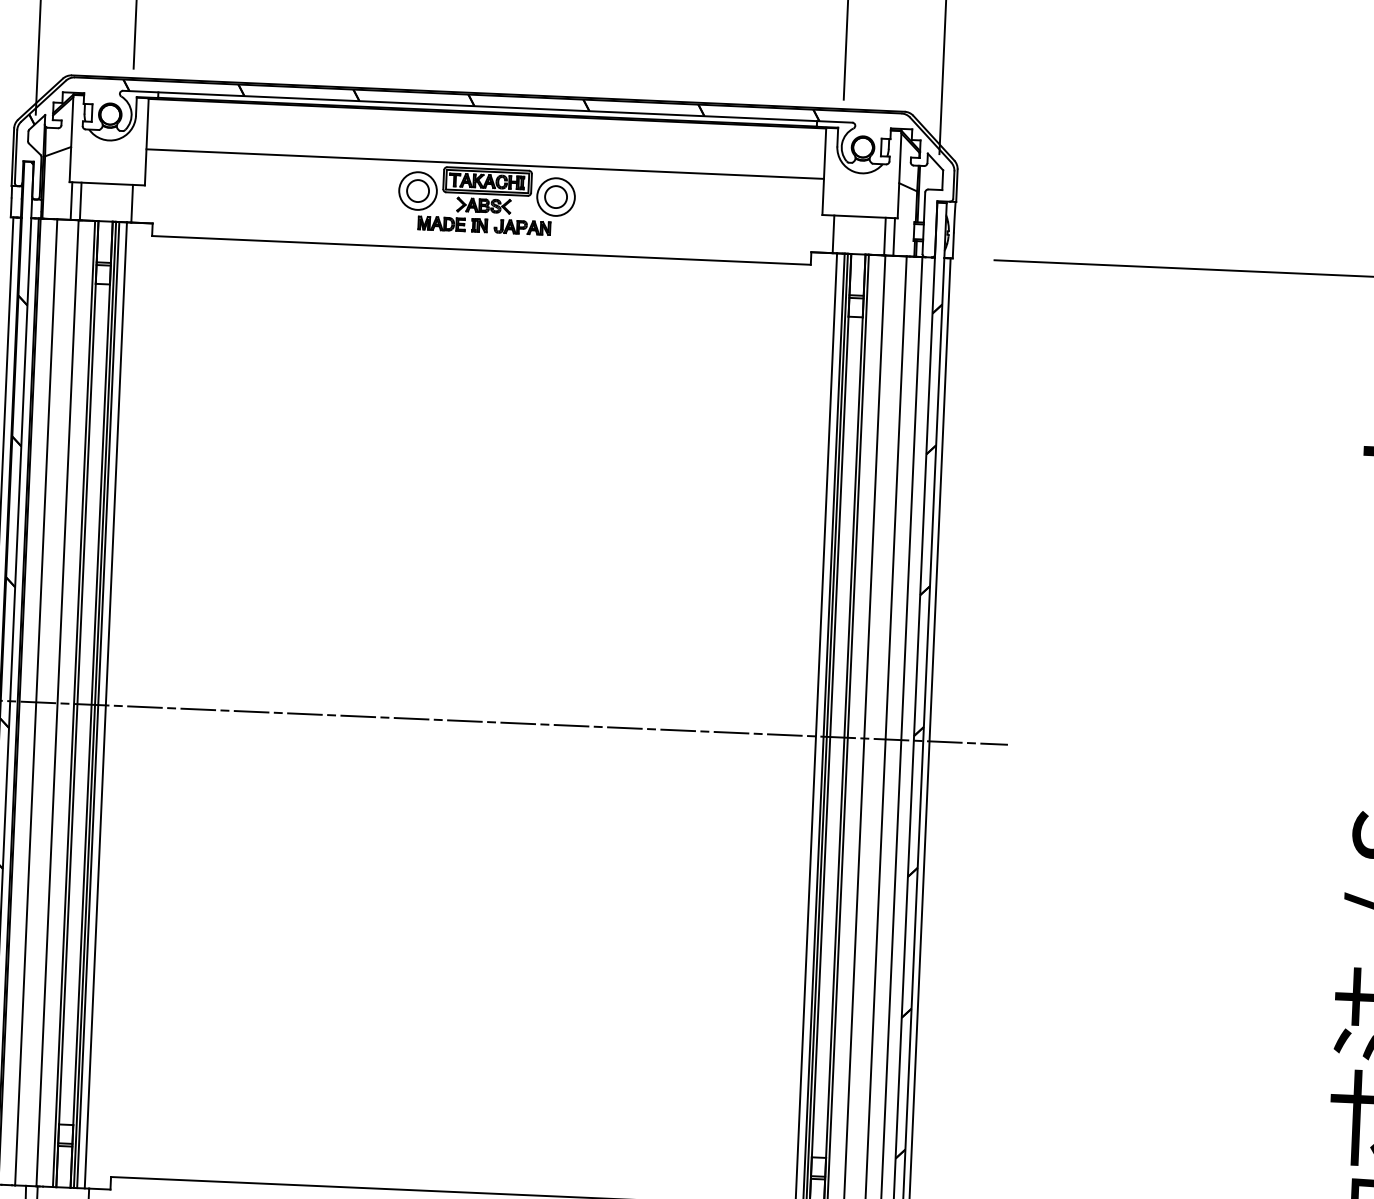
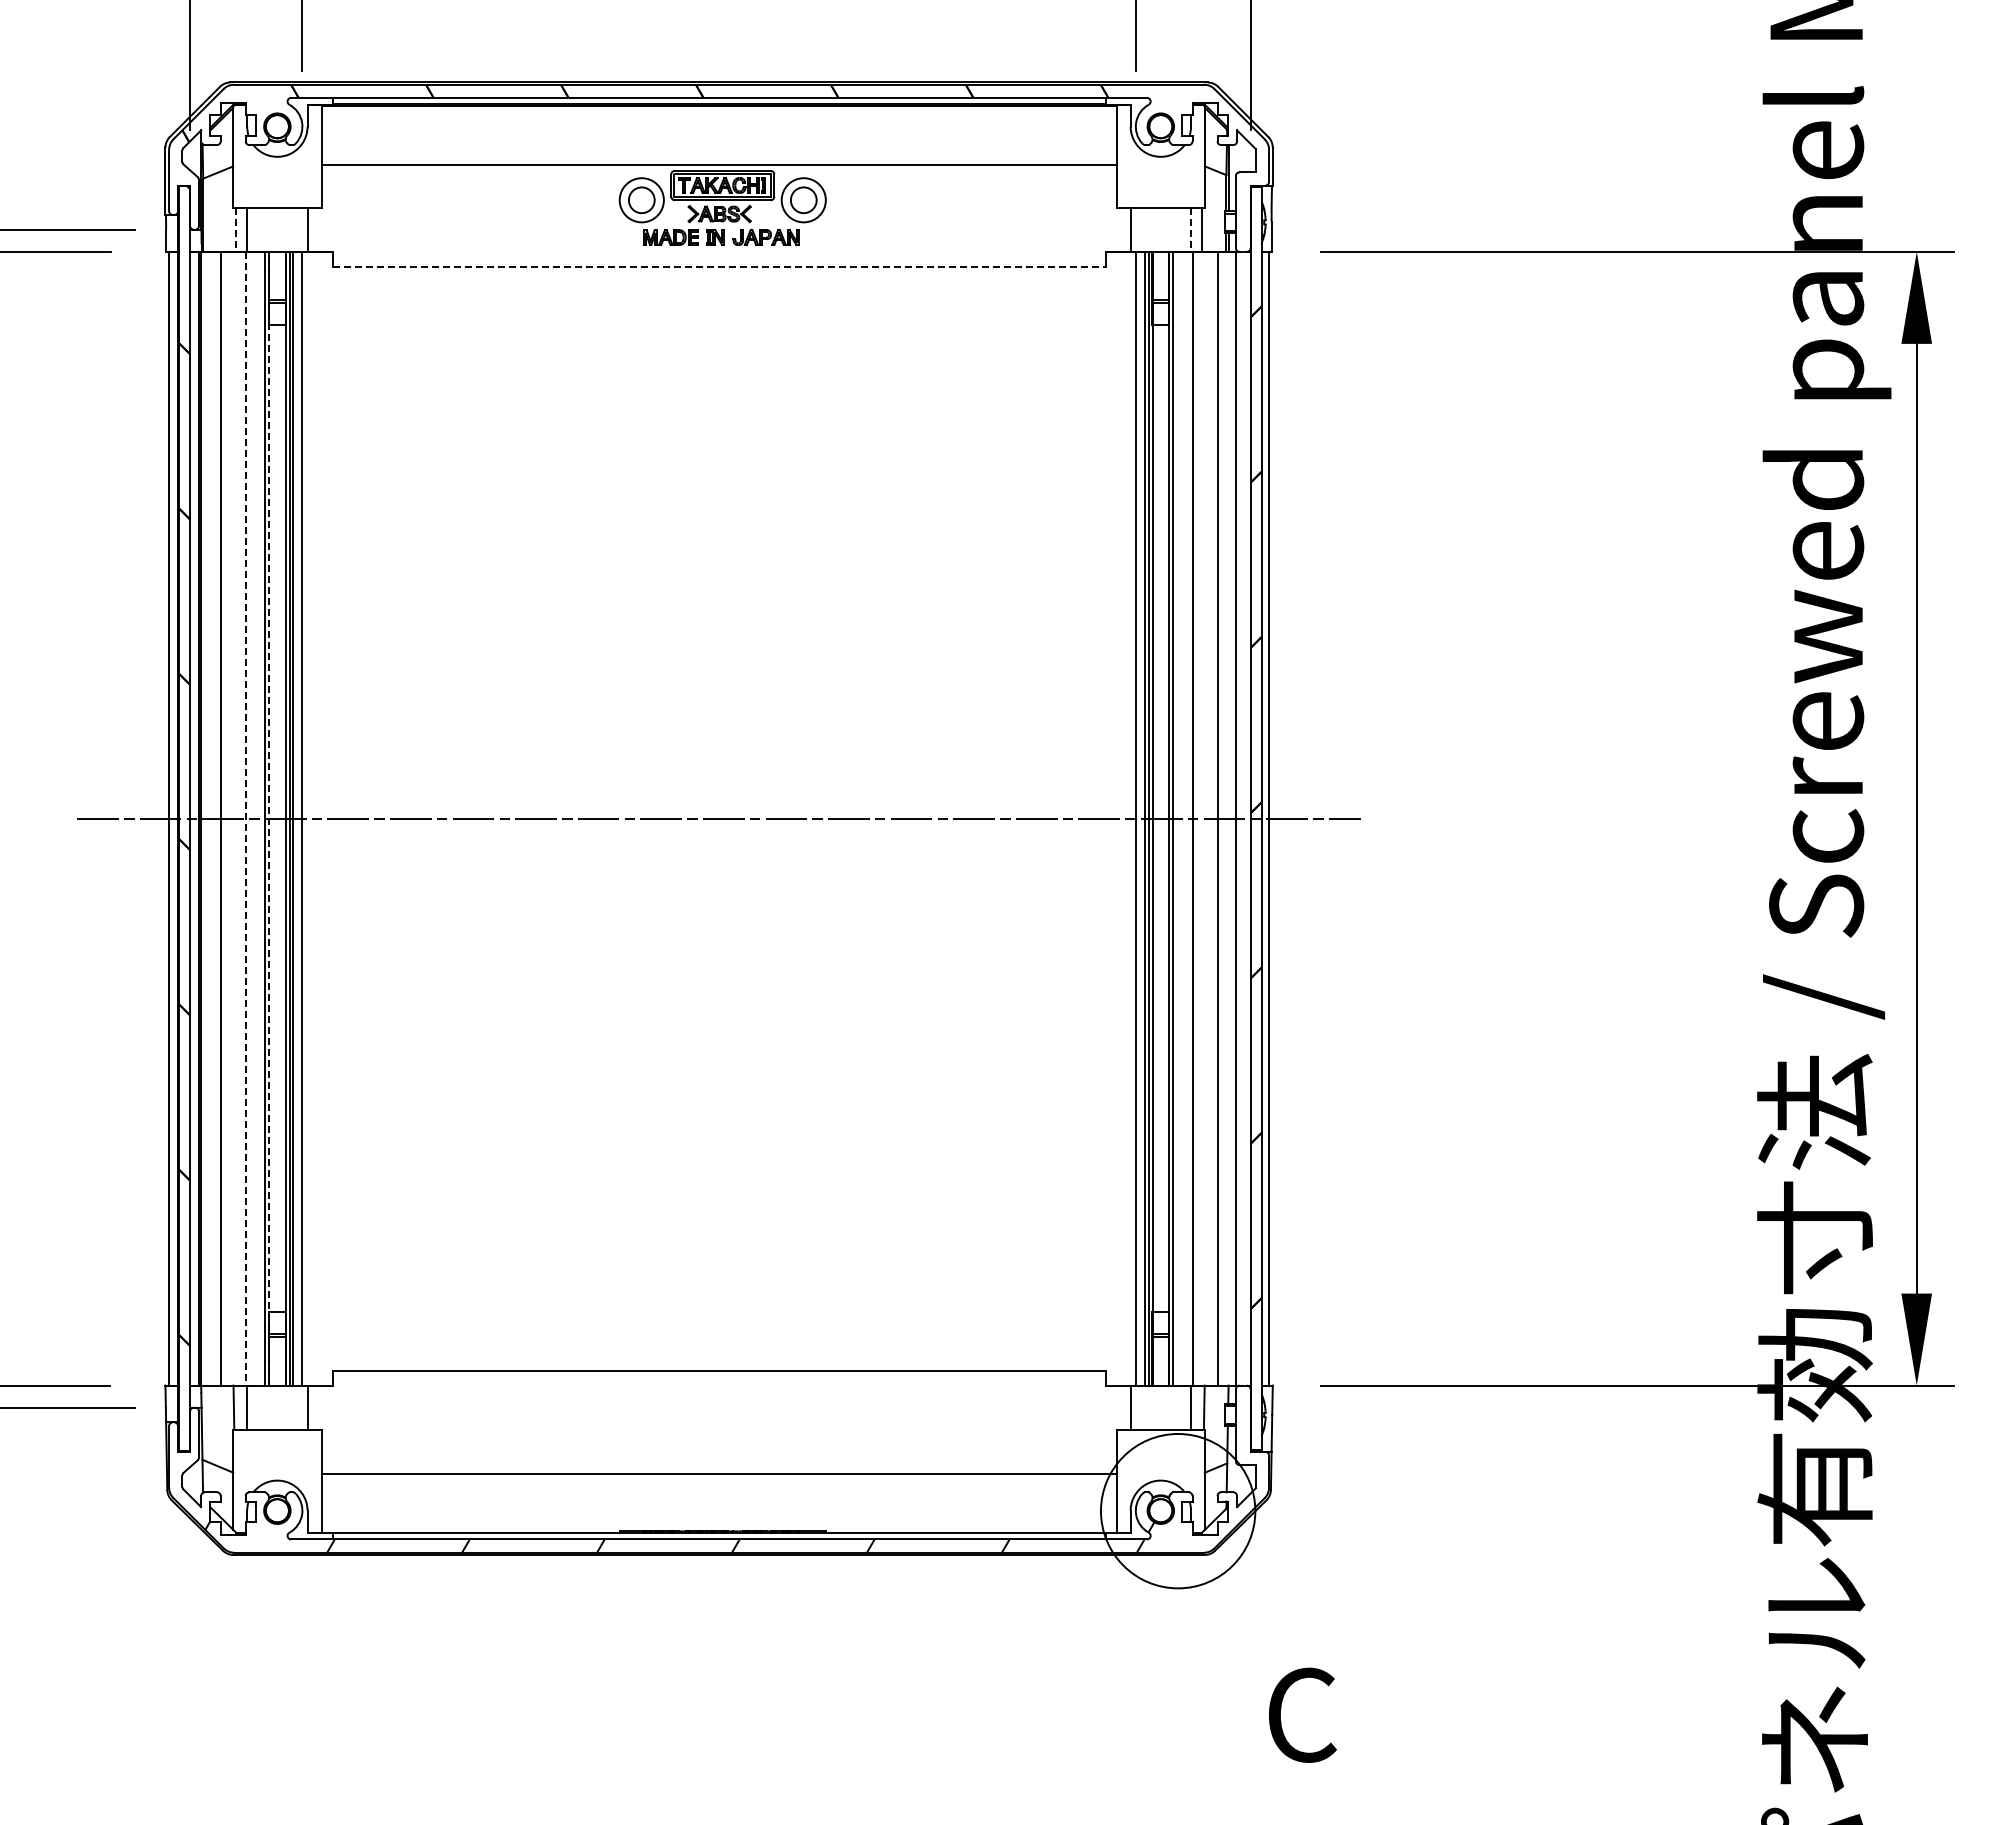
line: (71, 201) -> (236, 230), solid -> dashed
line: (885, 237) -> (1191, 230), solid -> dashed
line: (481, 250) -> (719, 266), solid -> dashed
line: (57, 703) -> (245, 818), solid -> dashed
line: (77, 703) -> (269, 818), solid -> dashed

